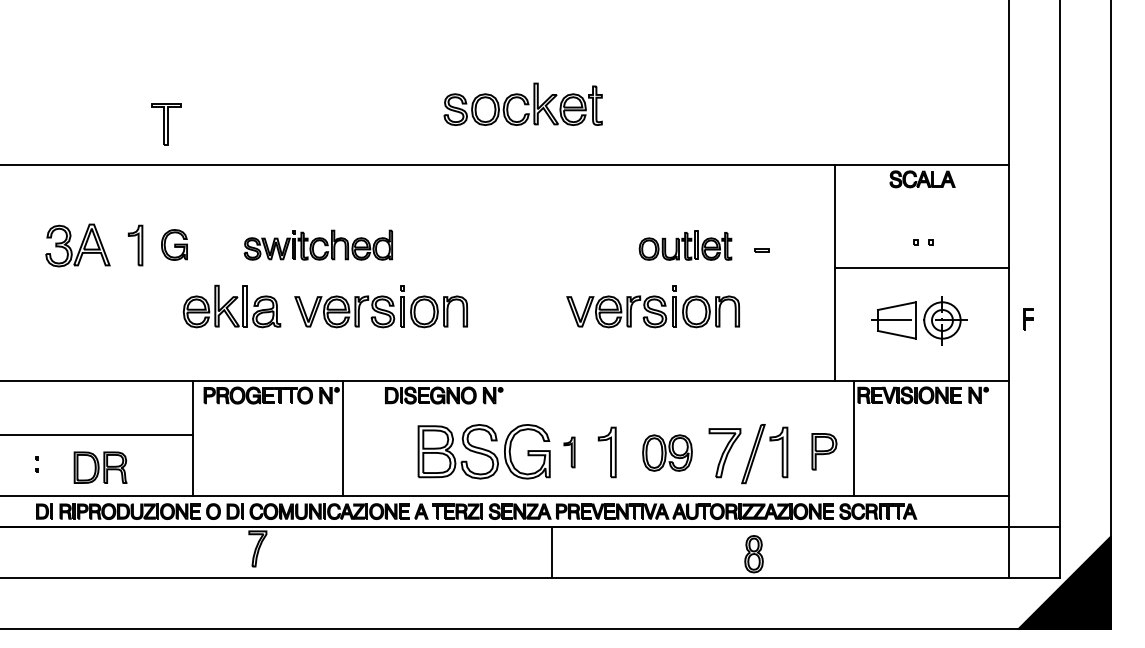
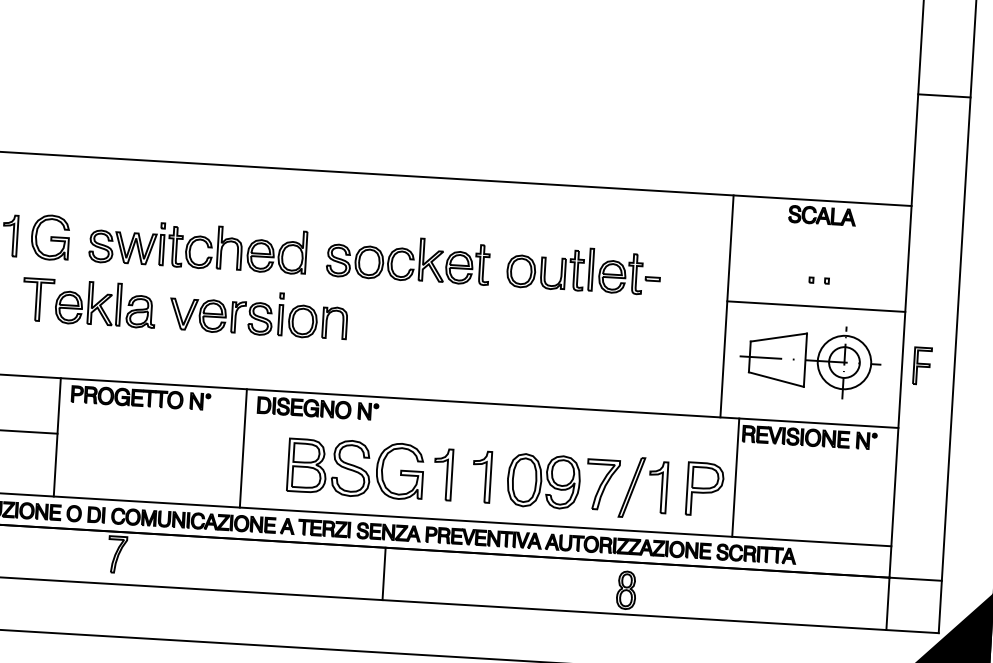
line: (1033, 55) -> (943, 95), added
part: (522, 103) -> (407, 258), moved
part: (166, 124) -> (38, 300), moved
part: (174, 244) -> (50, 237), size x1.43
part: (318, 244) -> (198, 245), size x1.43
part: (685, 245) -> (574, 269), size x1.43
part: (652, 306) -> (537, 329), removed
part: (1028, 319) -> (922, 366), size x1.67
part: (918, 320) -> (809, 360), size x1.43
line: (342, 438) -> (242, 448), moved
part: (824, 451) -> (705, 489), size x1.43
part: (569, 452) -> (443, 474), size x1.67
part: (667, 452) -> (543, 480), size x1.43
line: (551, 551) -> (383, 573), moved

